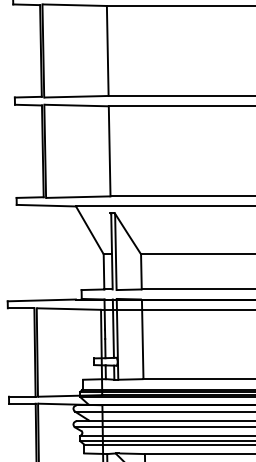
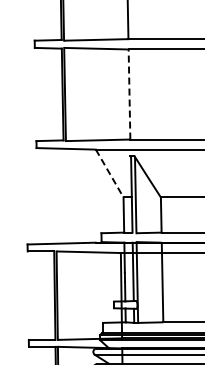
line: (109, 150) -> (129, 93), solid -> dashed
line: (89, 230) -> (109, 173), solid -> dashed

